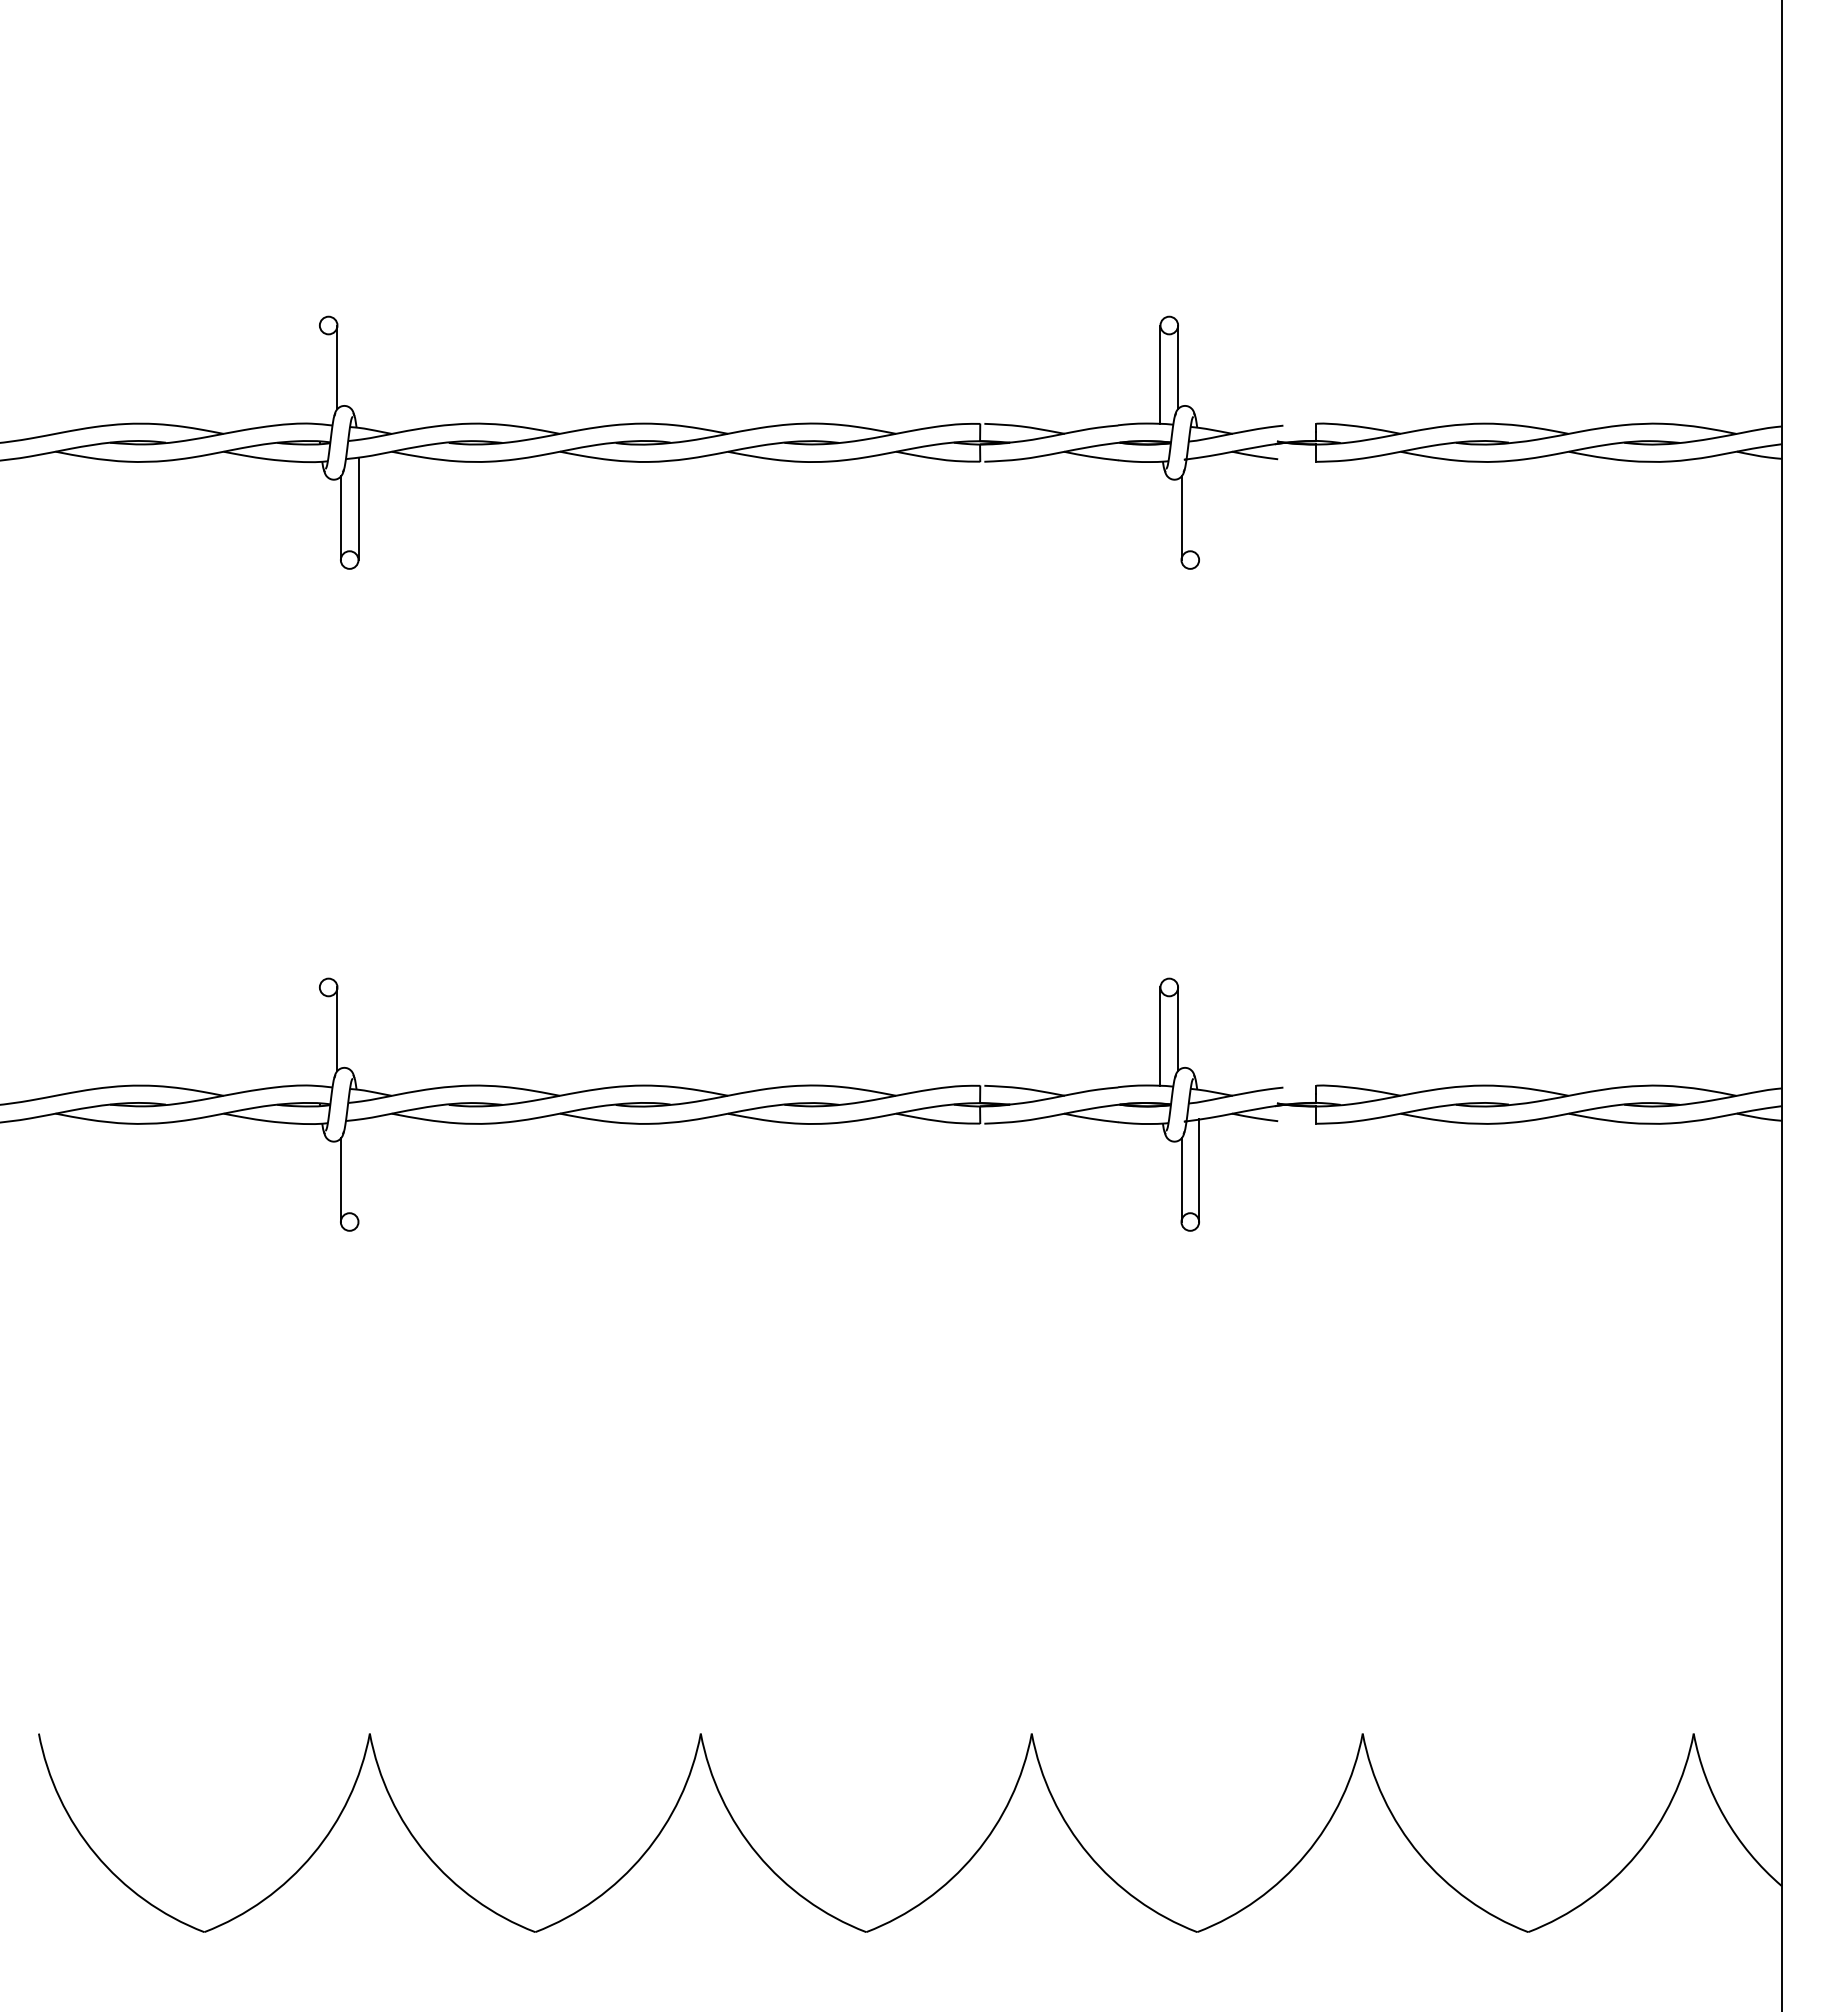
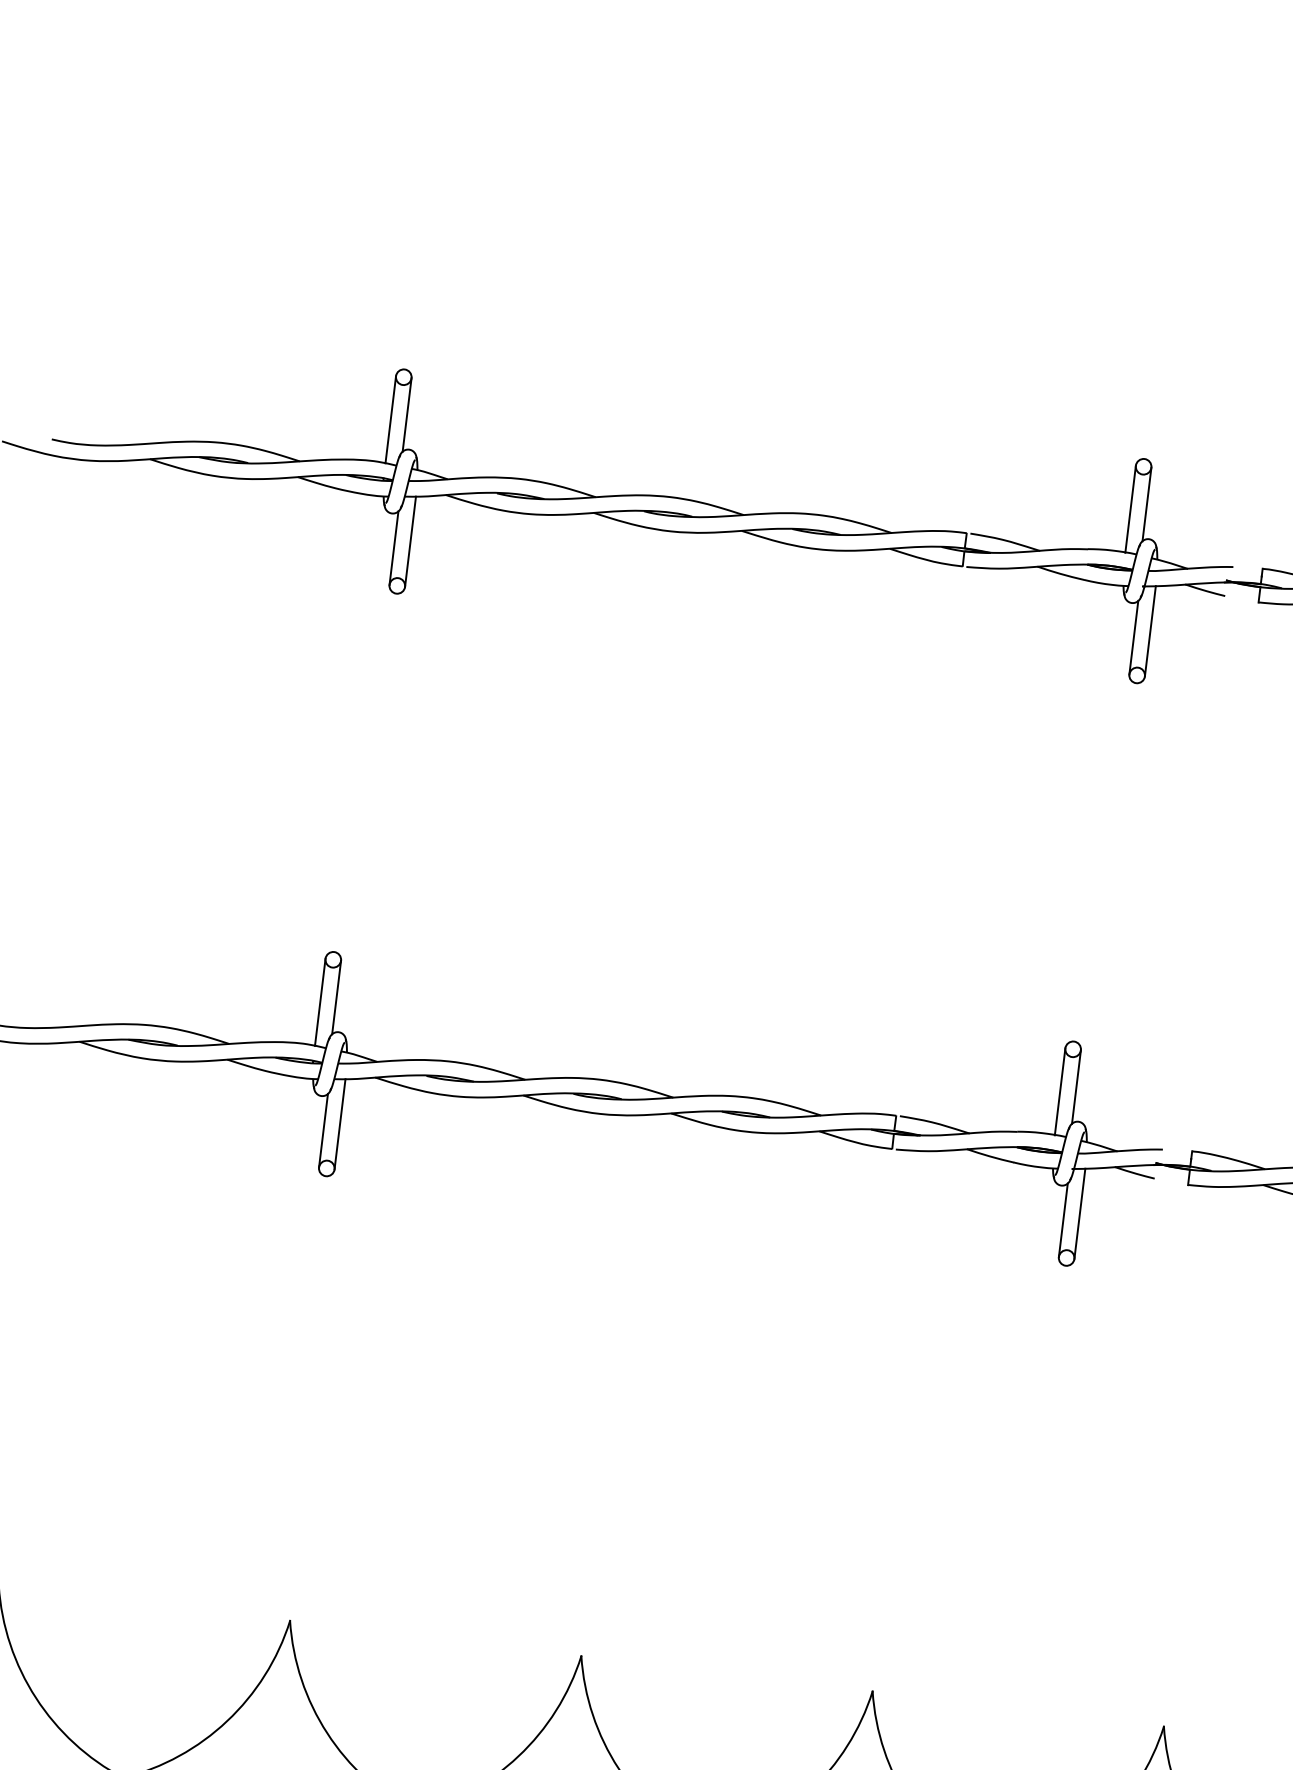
line: (319, 374) -> (390, 419), added
line: (1199, 508) -> (1150, 631), added
line: (319, 1036) -> (320, 1001), added
line: (358, 1170) -> (340, 1124), added

